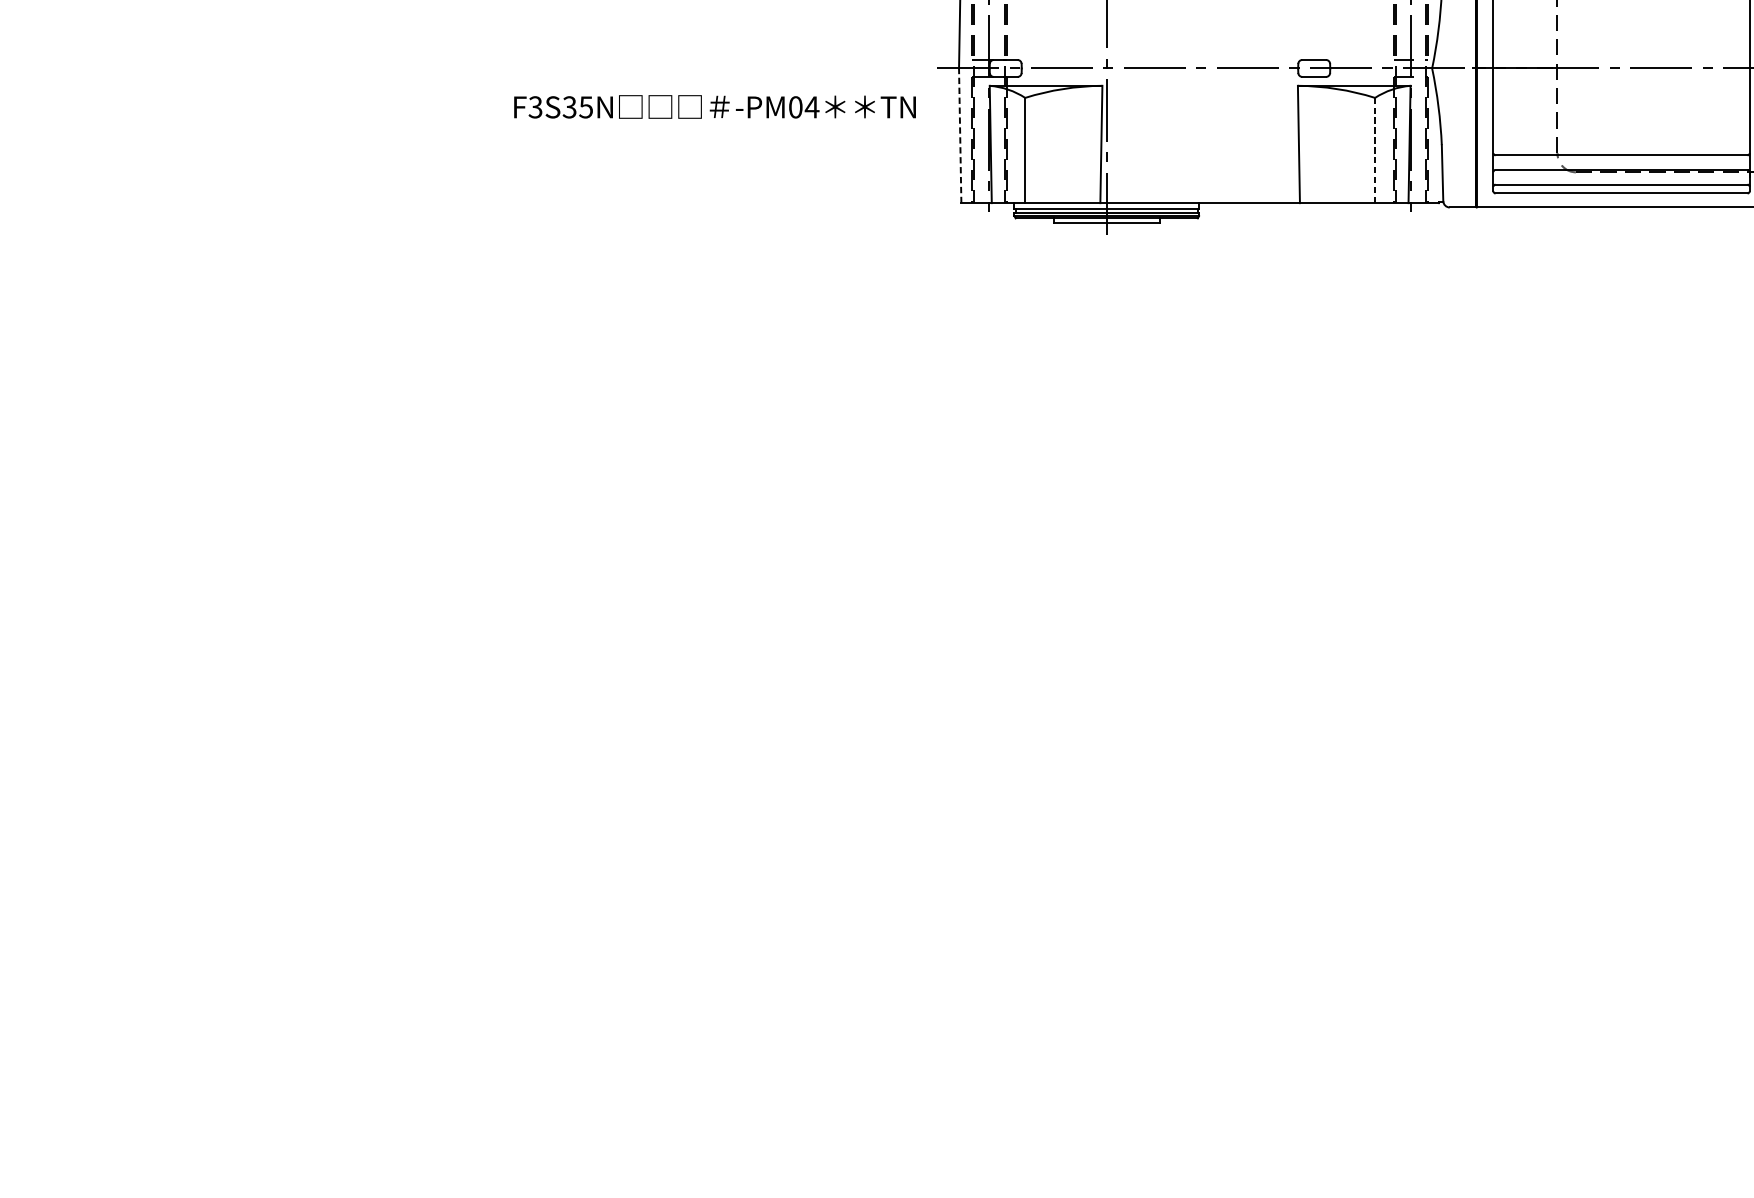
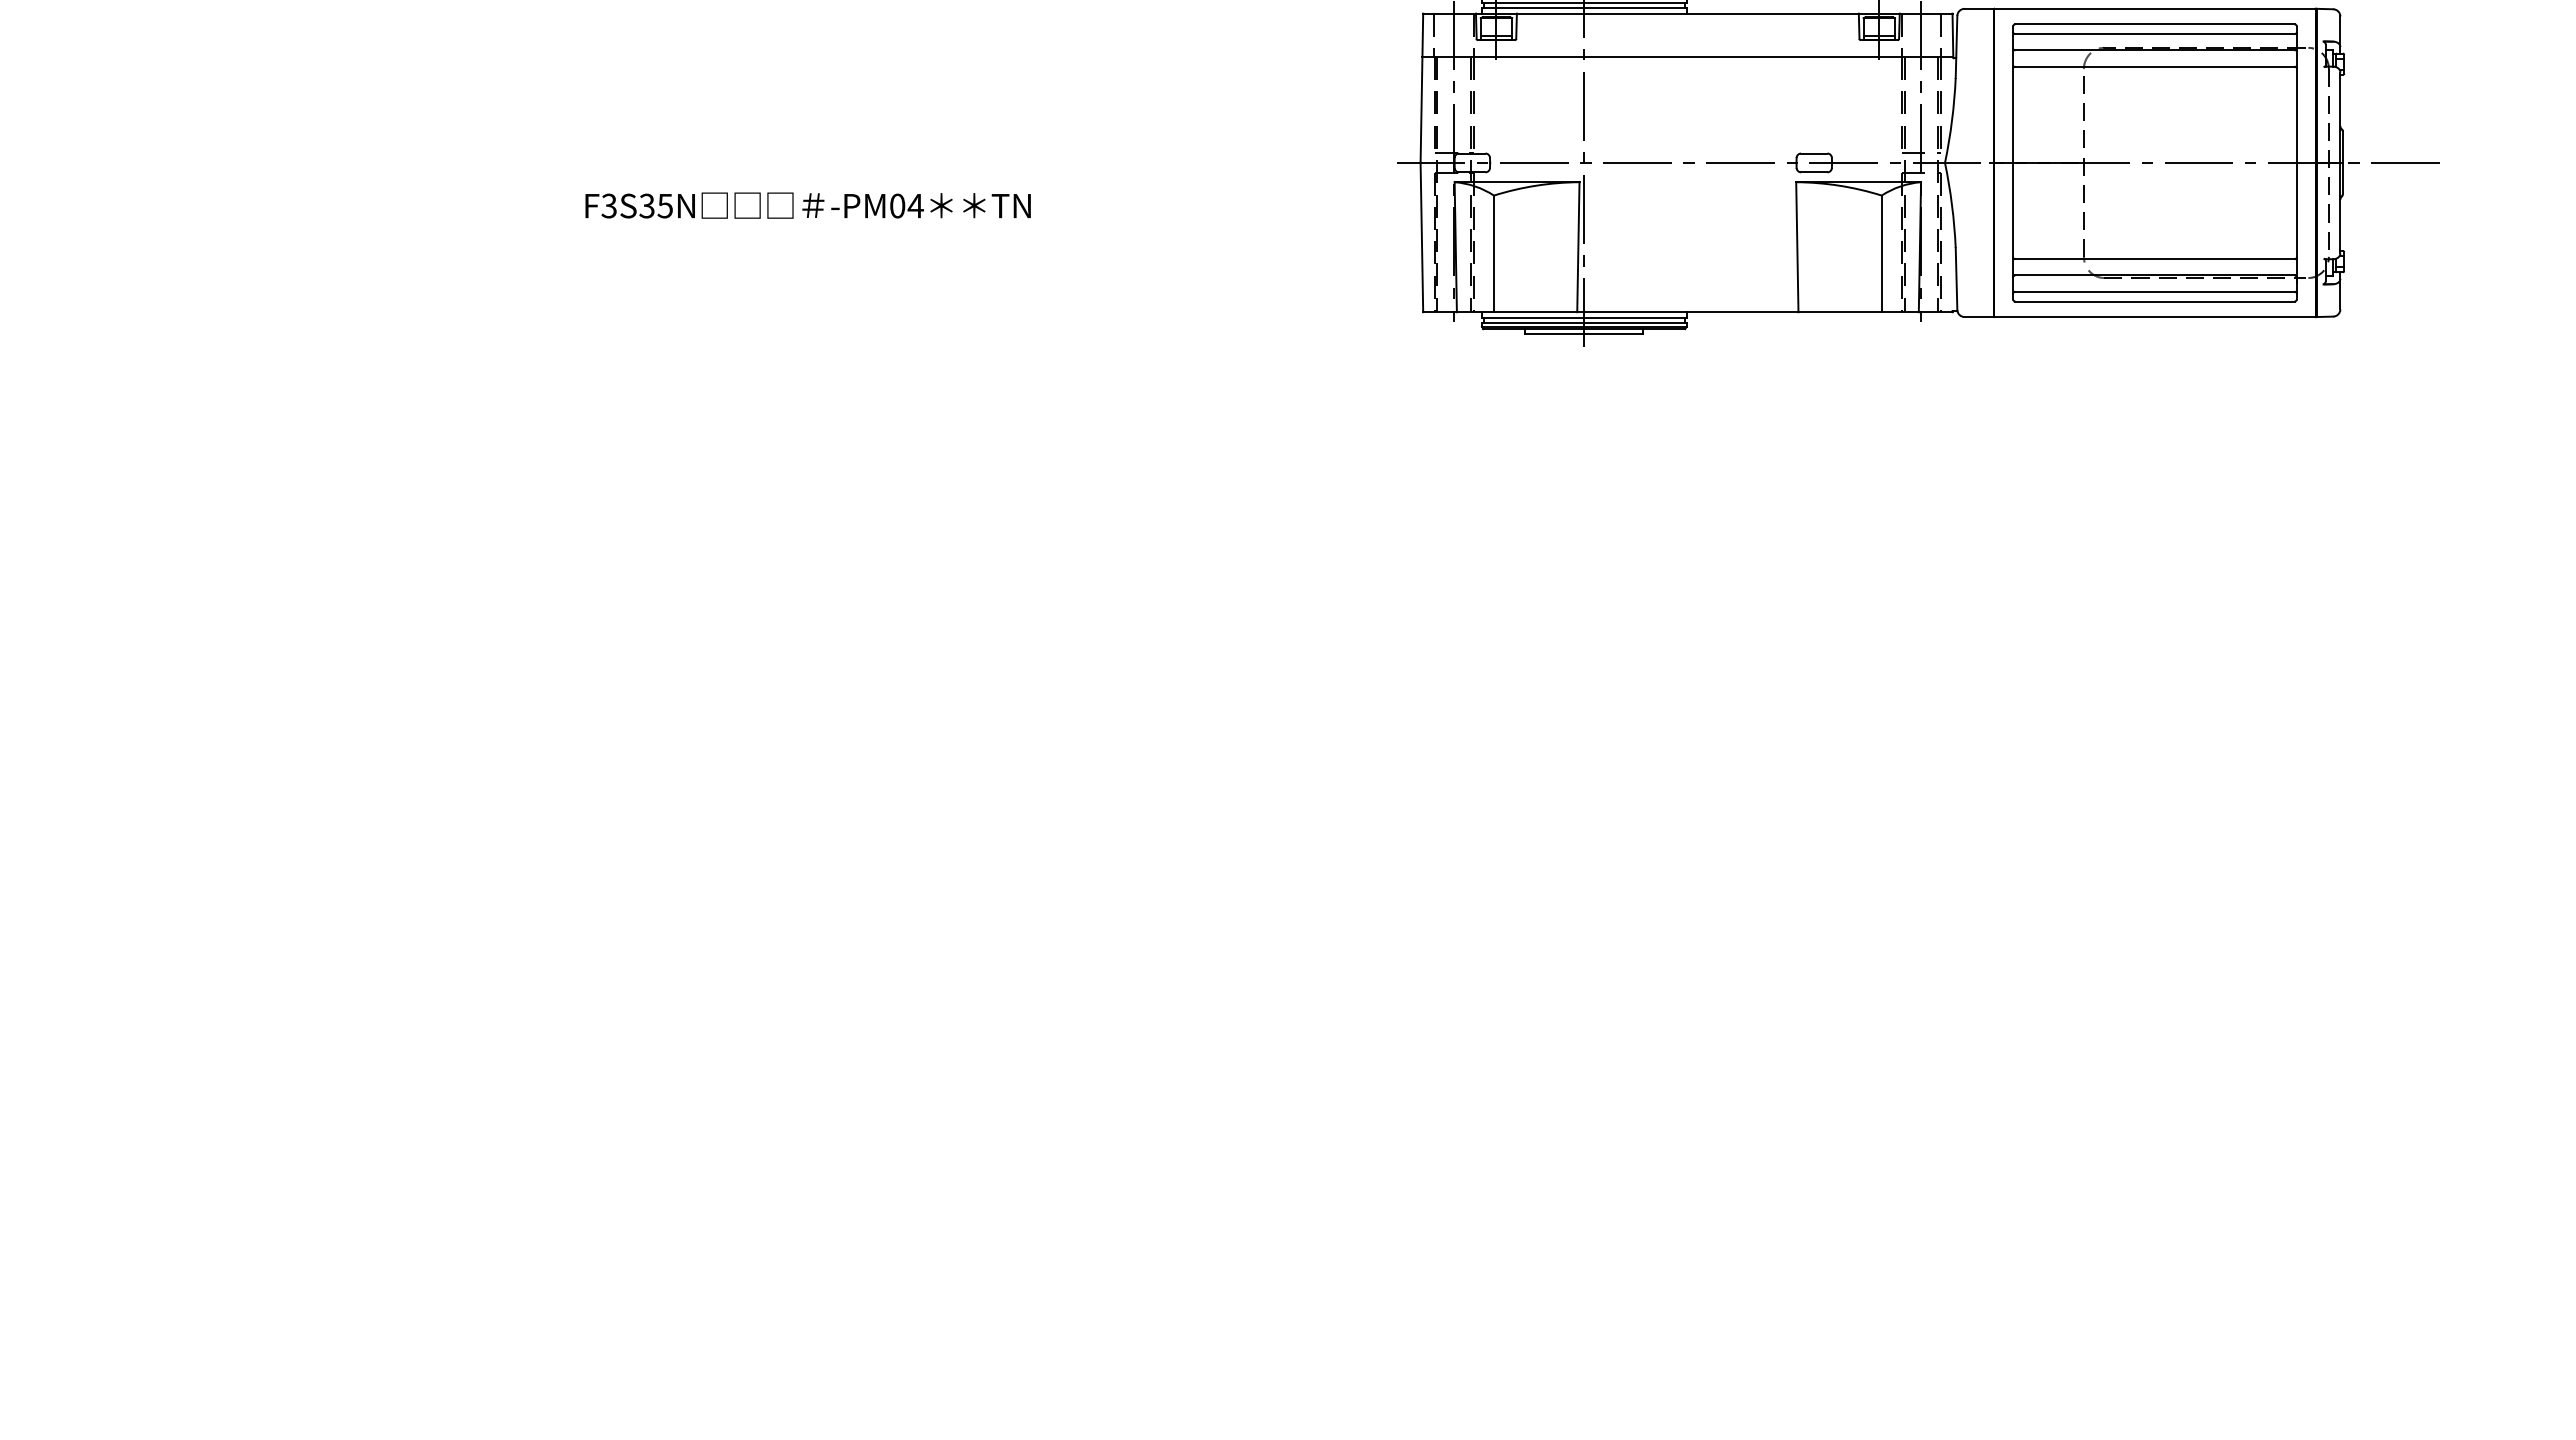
text: (714, 106) -> (807, 205), moved
line: (959, 135) -> (1421, 237), dashed -> solid
line: (1374, 150) -> (1881, 253), dashed -> solid

